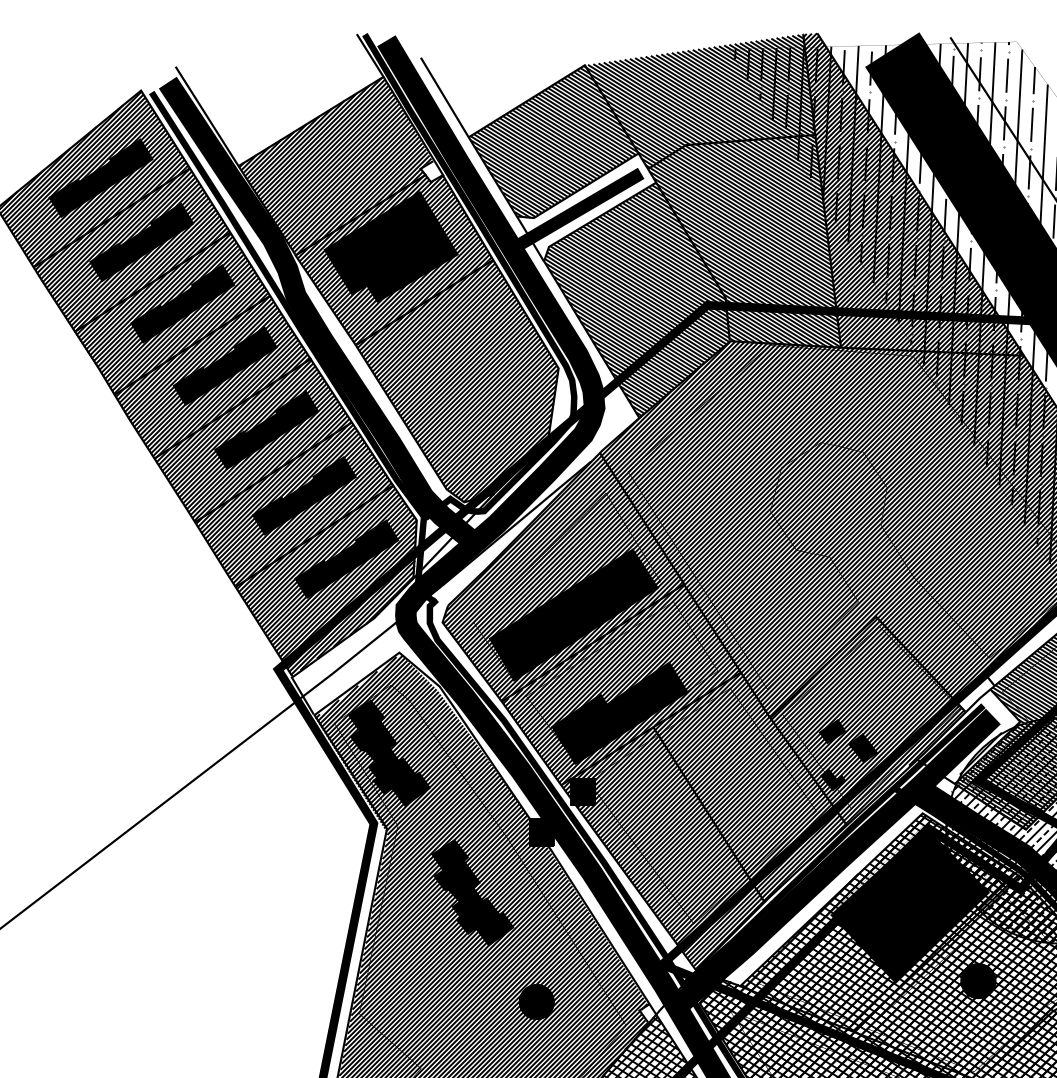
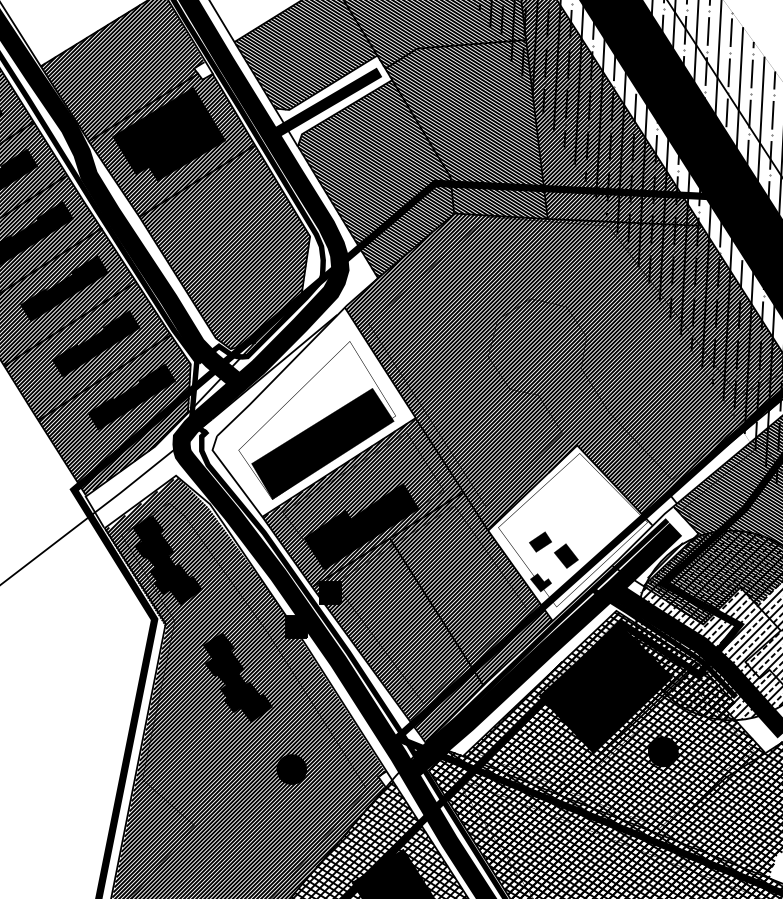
hatch: (562, 577) -> (313, 412), removed
hatch: (867, 720) -> (569, 532), removed

